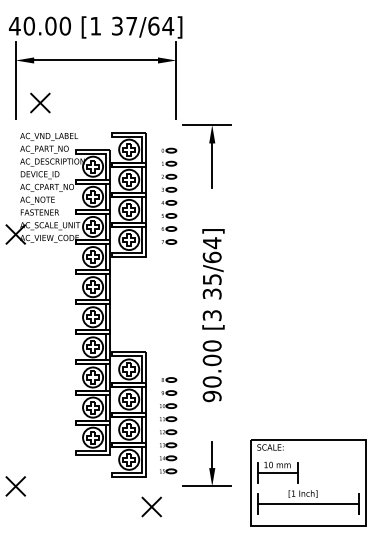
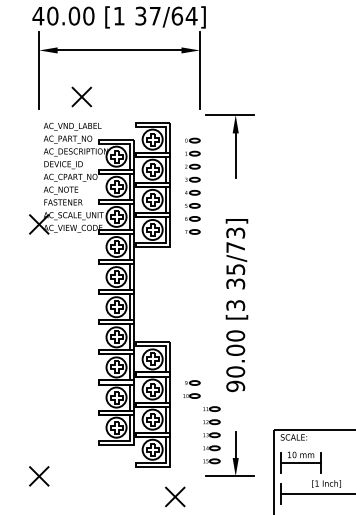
part: (40, 102) -> (81, 96), moved
text: (211, 250) -> (234, 240), 35/64] -> 35/73]
part: (169, 379) -> (192, 369), removed
part: (168, 445) -> (211, 435), moved

